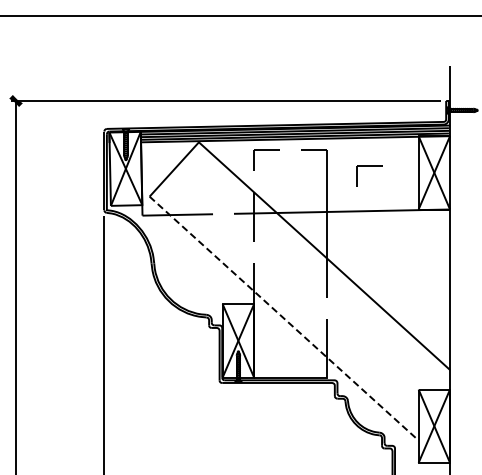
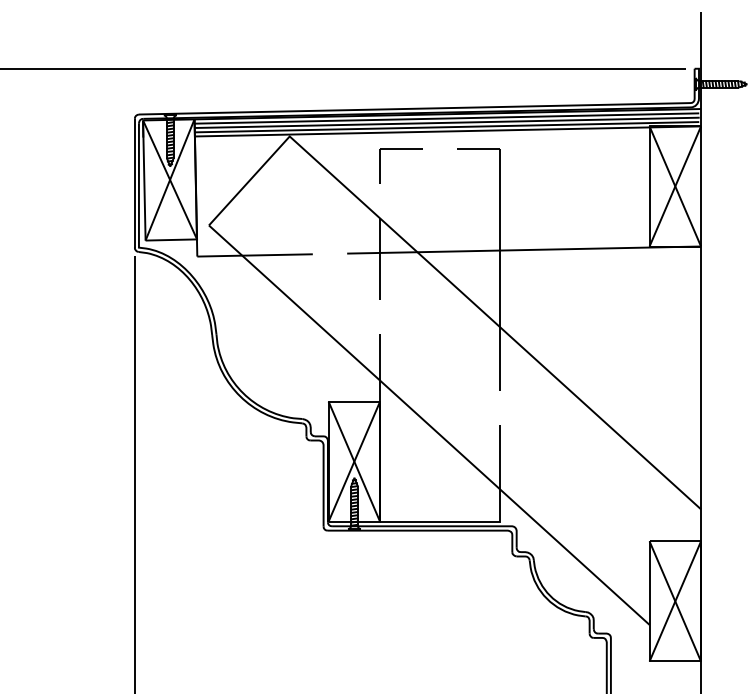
part: (369, 166) -> (569, 176), removed
line: (284, 318) -> (429, 425), dashed -> solid

